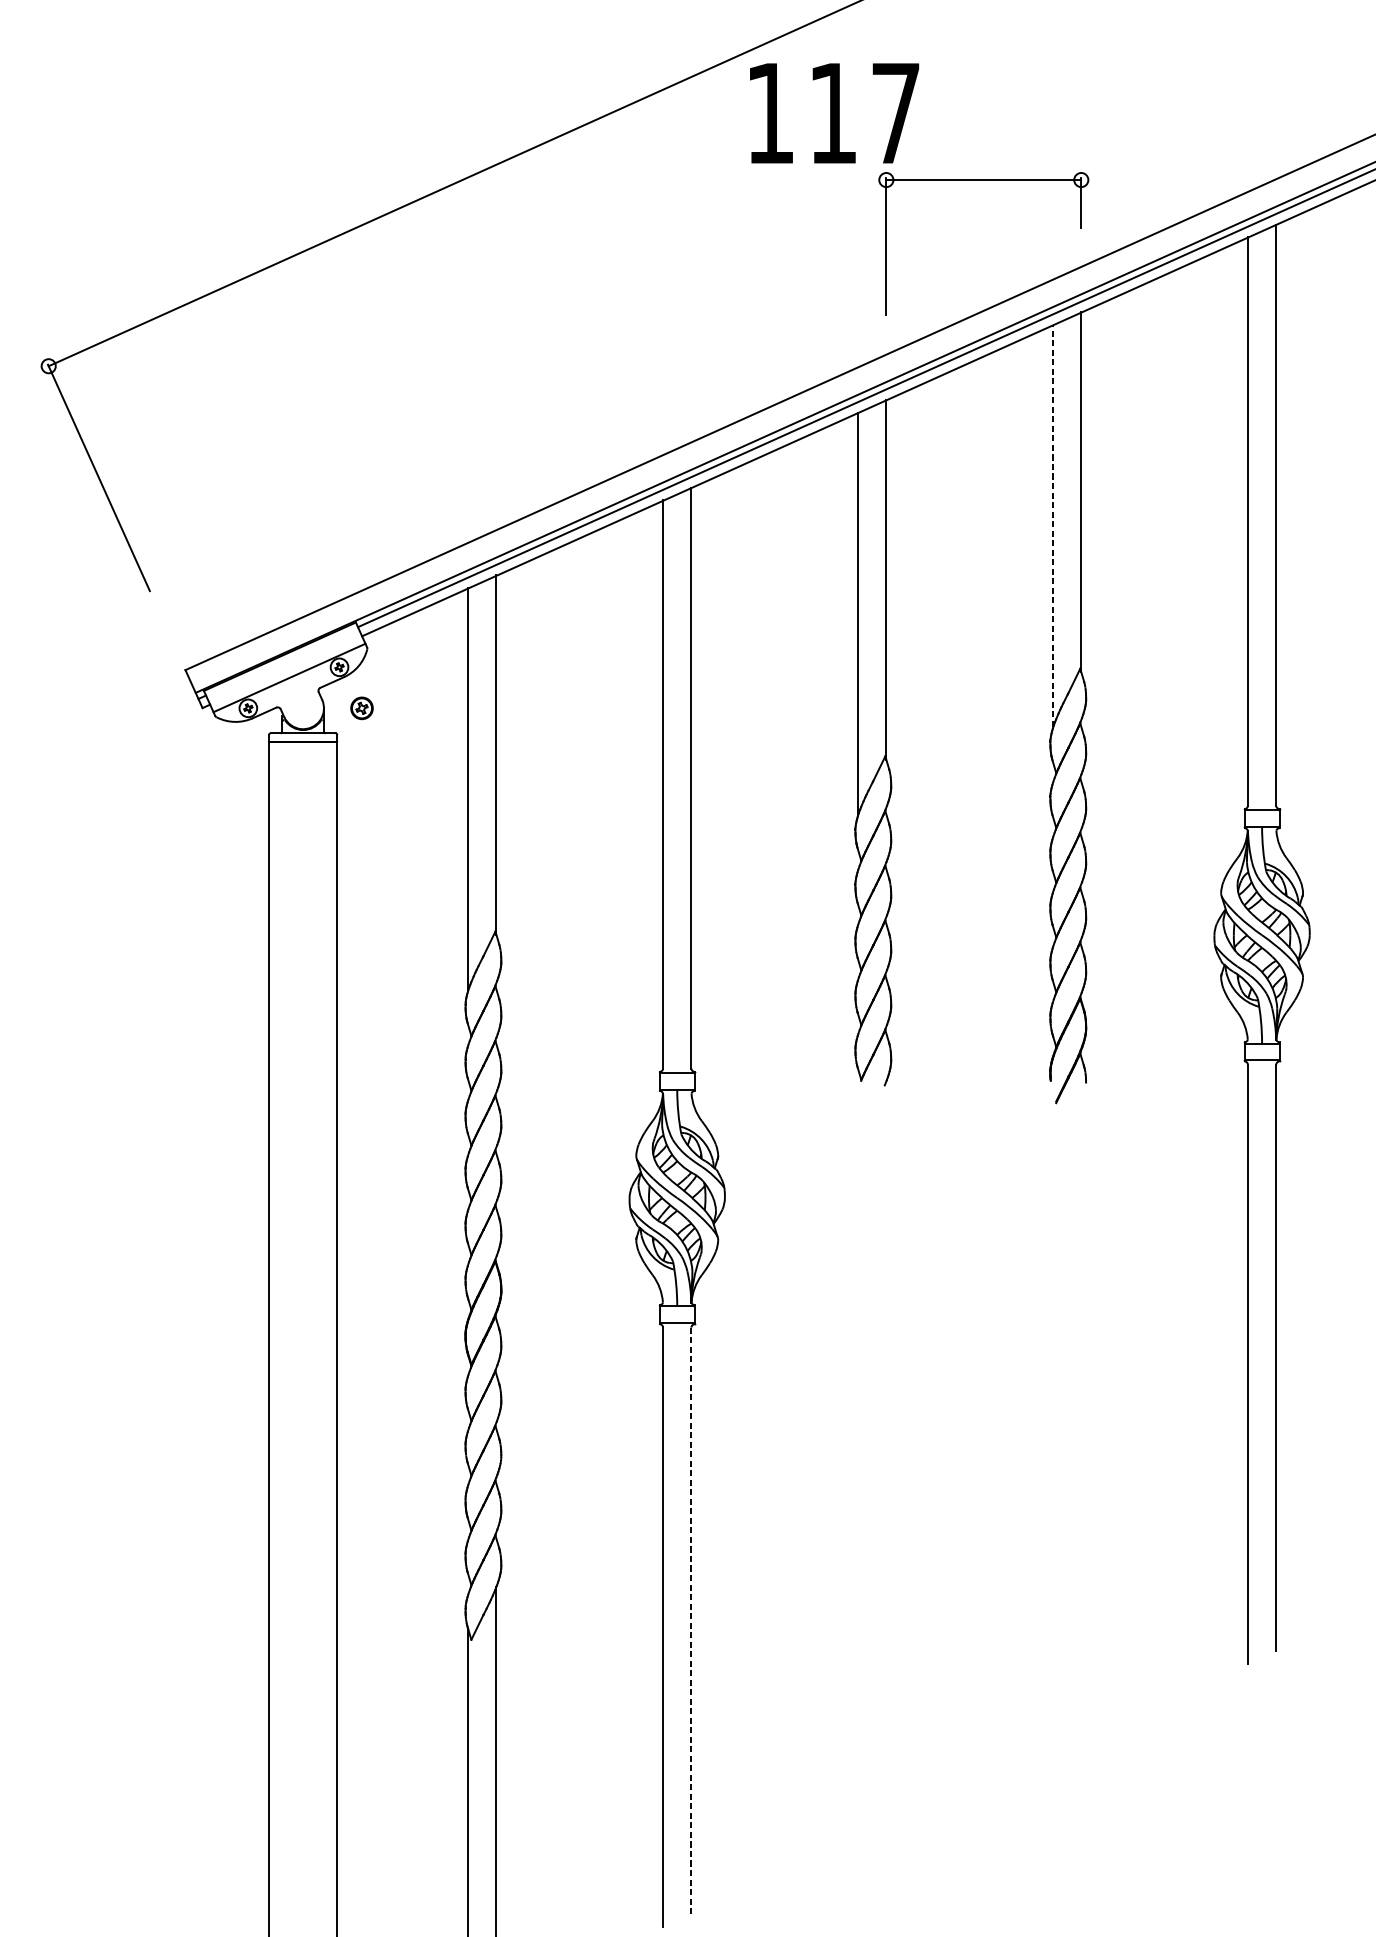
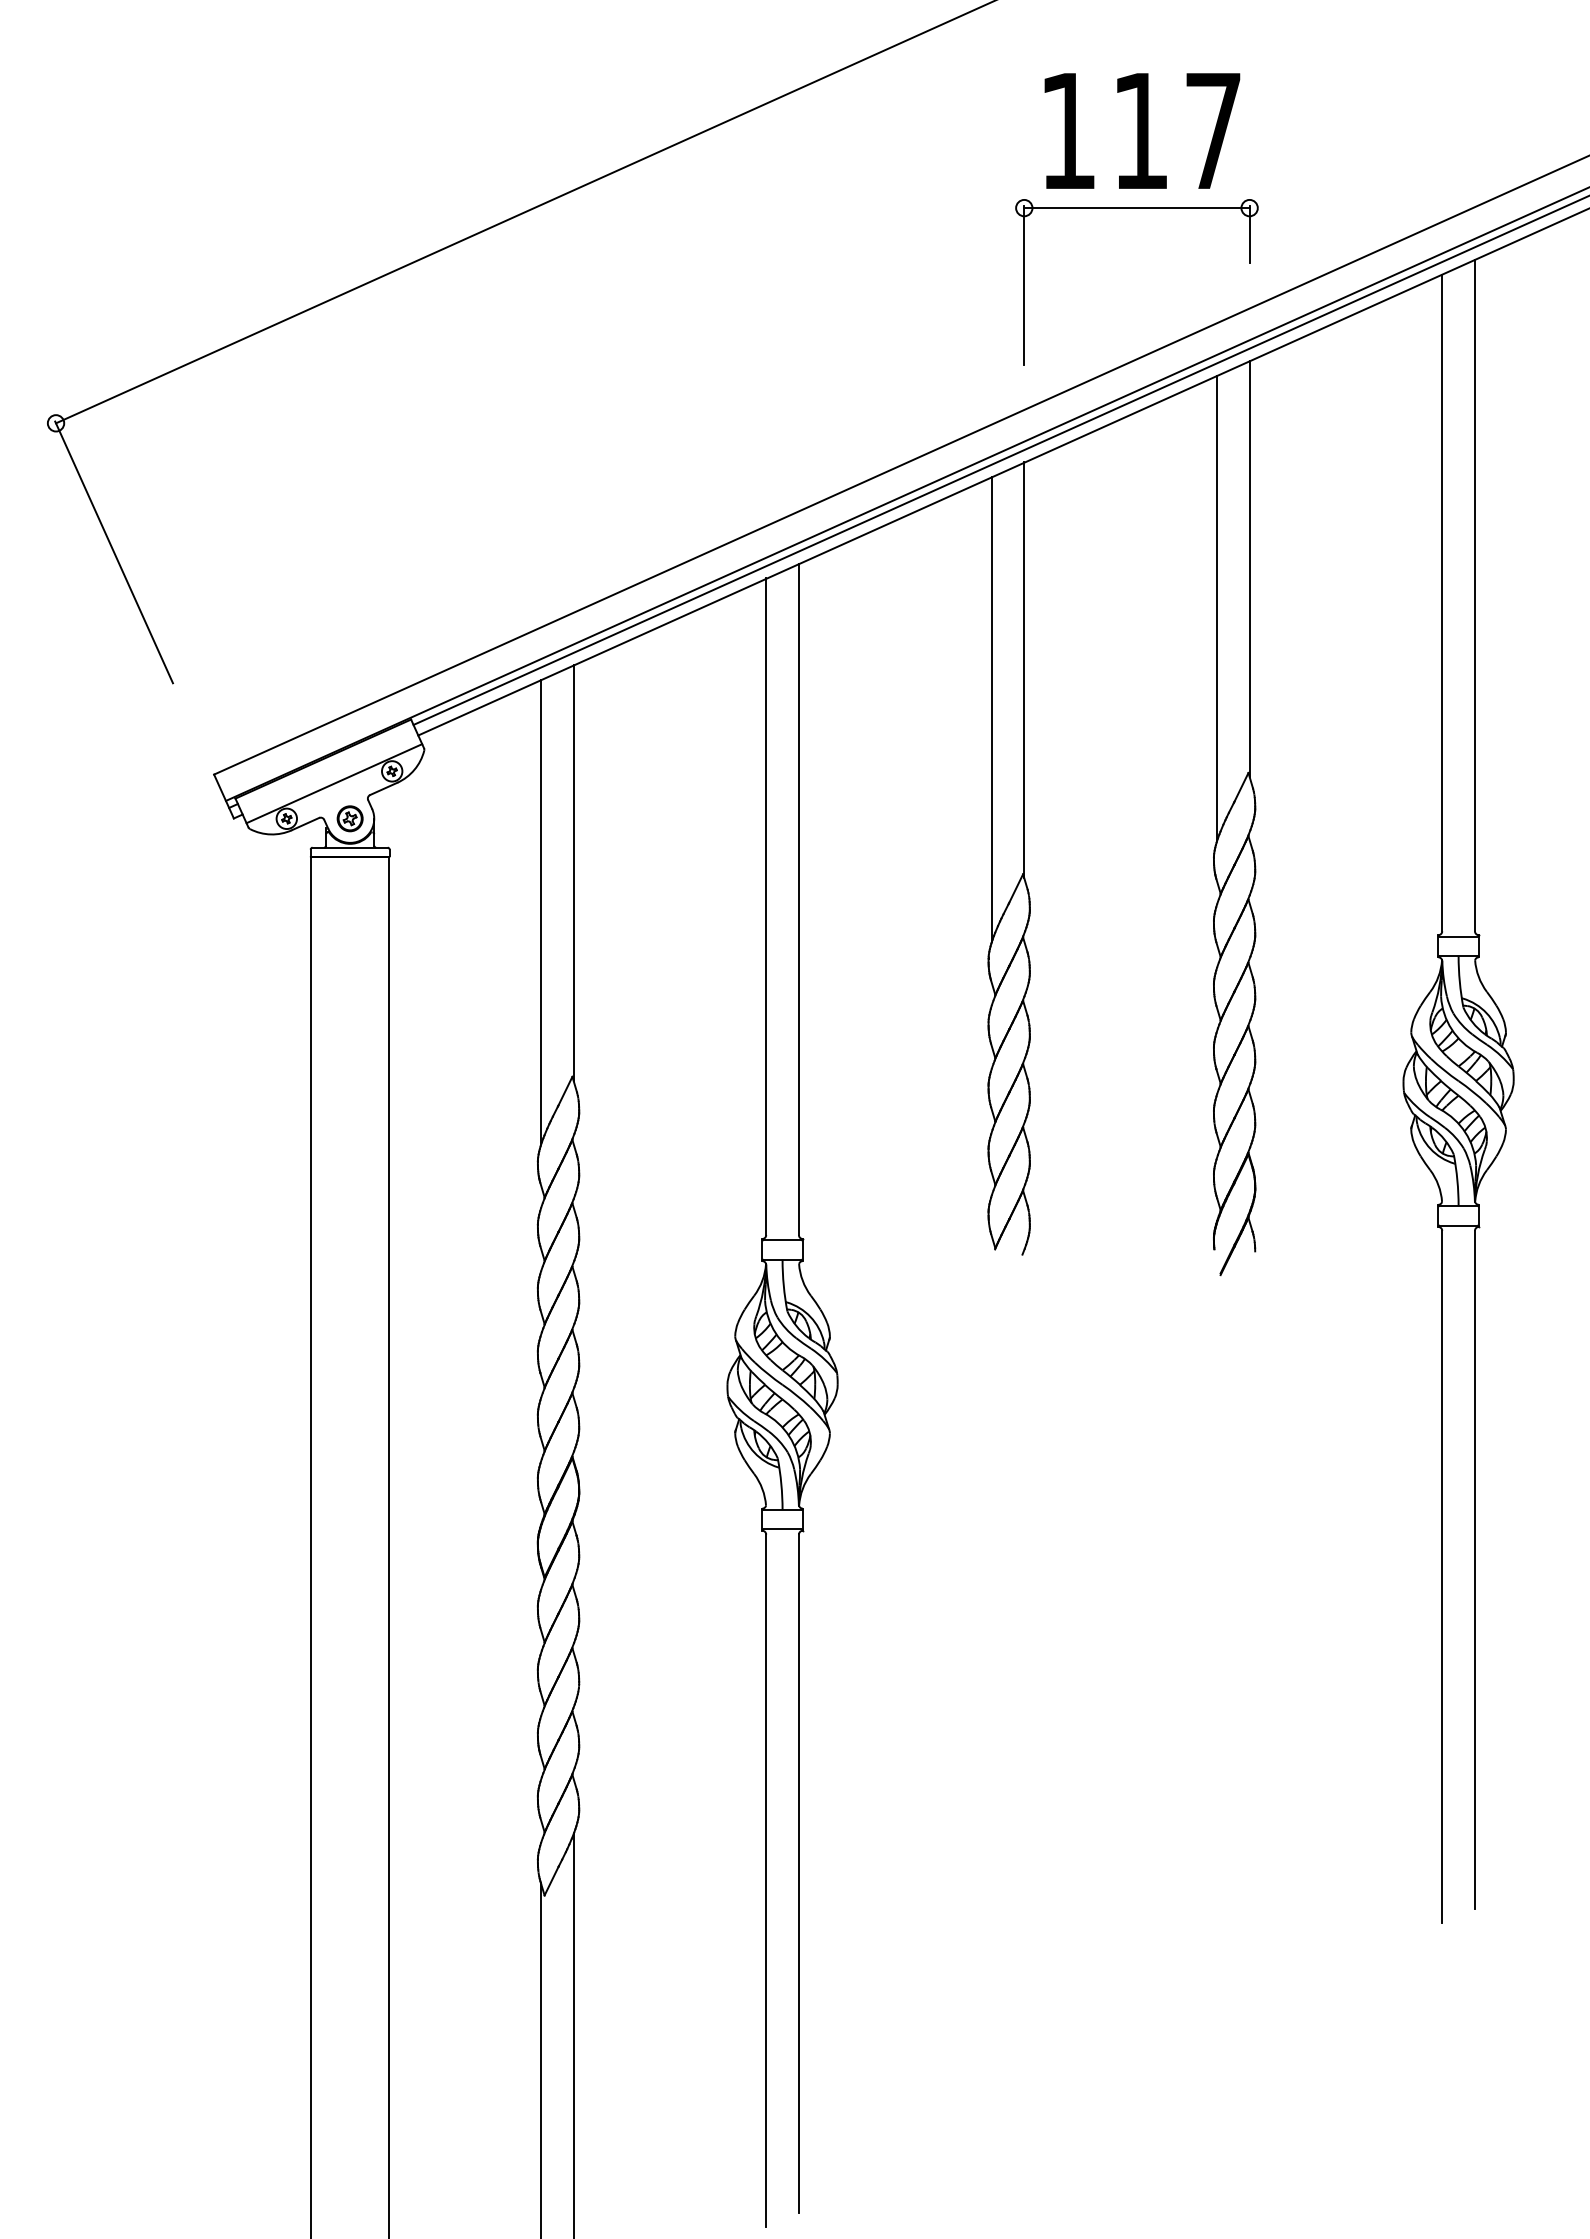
text: (834, 112) -> (1142, 130), moved
line: (1052, 525) -> (1216, 607), dashed -> solid
part: (361, 708) -> (349, 818), moved
line: (691, 1619) -> (798, 1872), dashed -> solid

